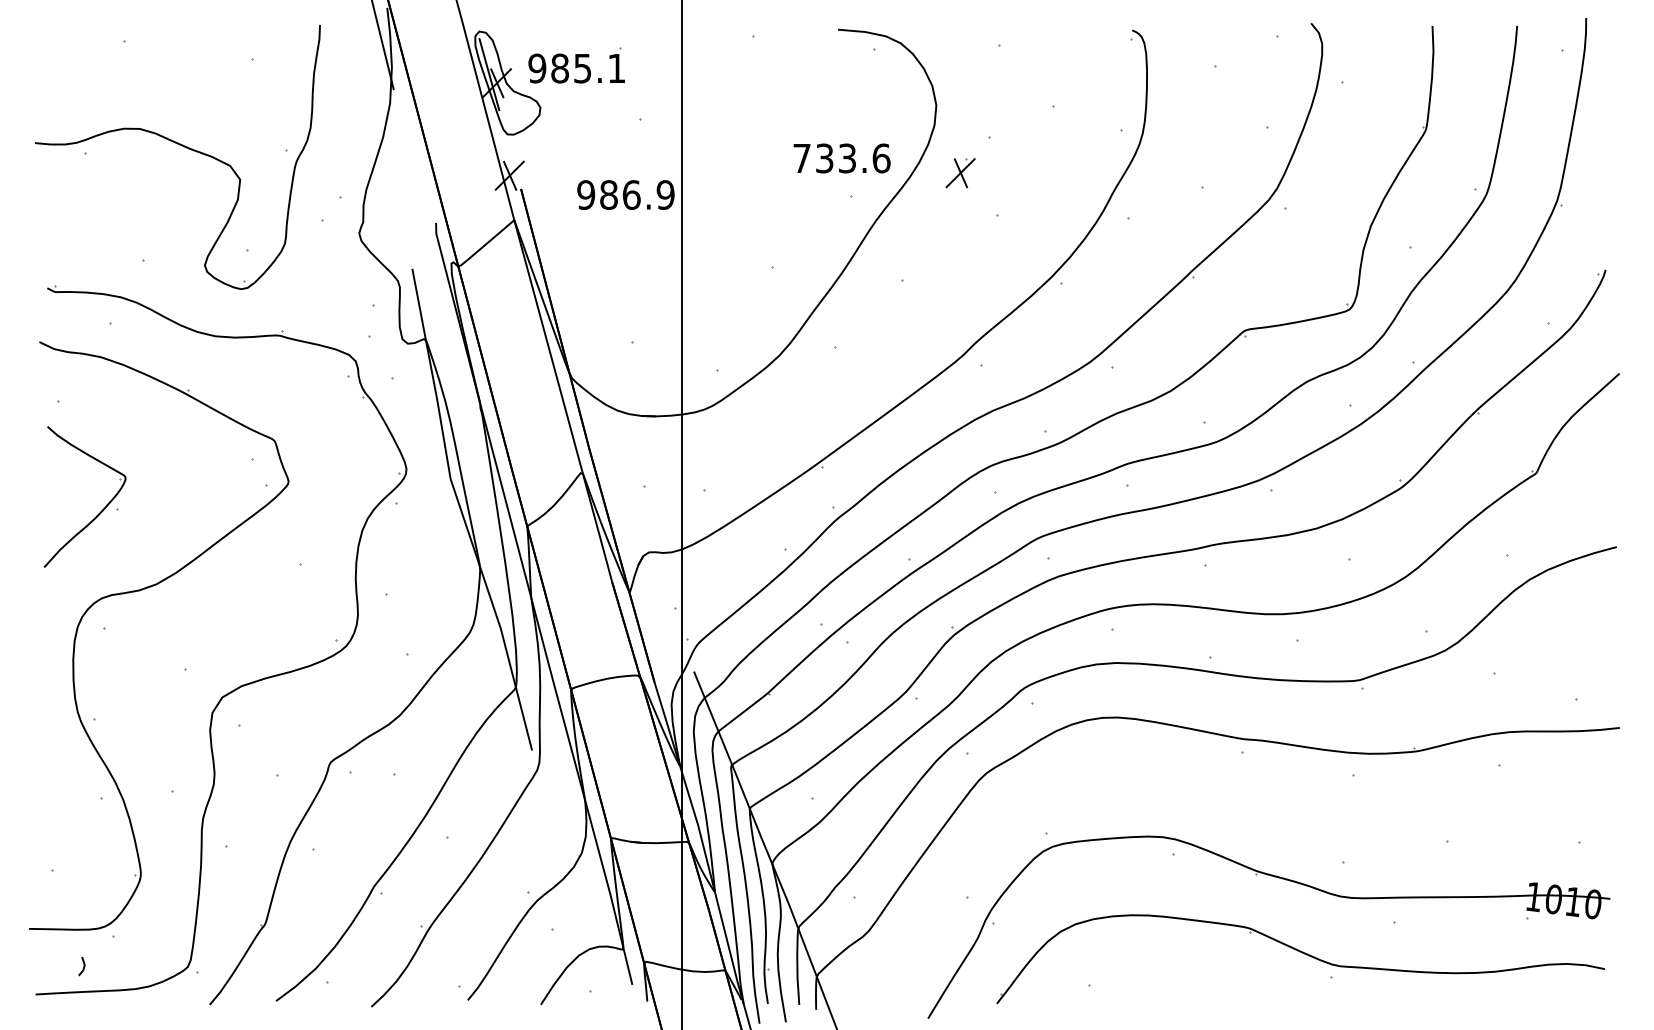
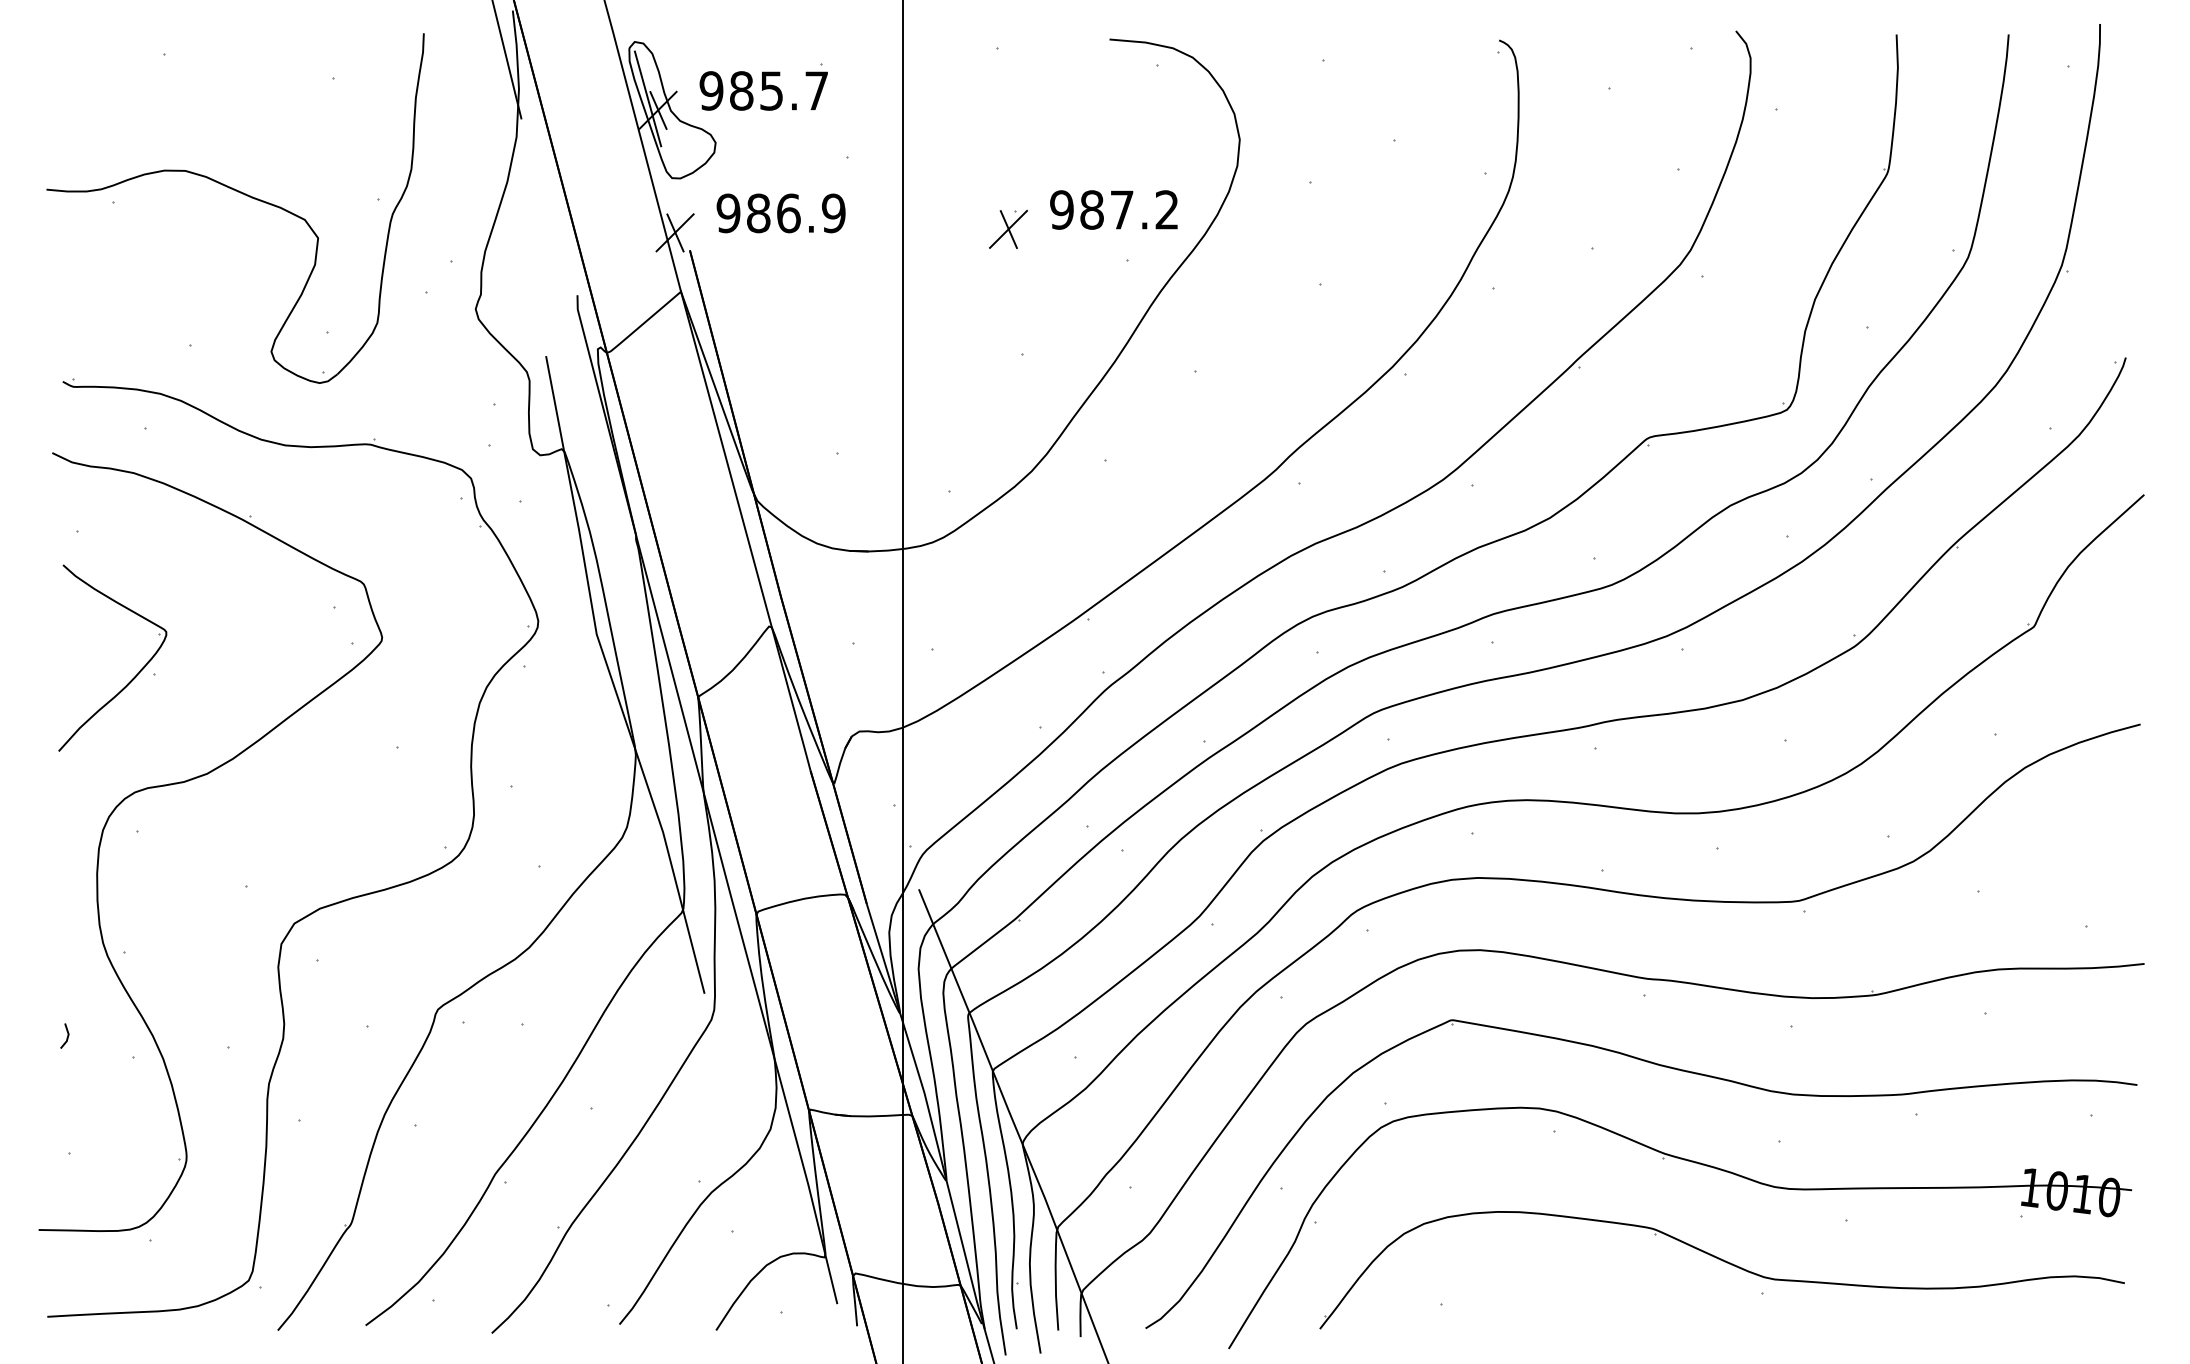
text: (616, 68) -> (816, 90), 985.1 -> 985.7
text: (841, 158) -> (1114, 210), 733.6 -> 987.2
part: (960, 173) -> (1008, 229), moved
text: (625, 194) -> (780, 212), moved
part: (1257, 806) -> (1664, 1067), added
line: (83, 966) -> (66, 1036), moved

